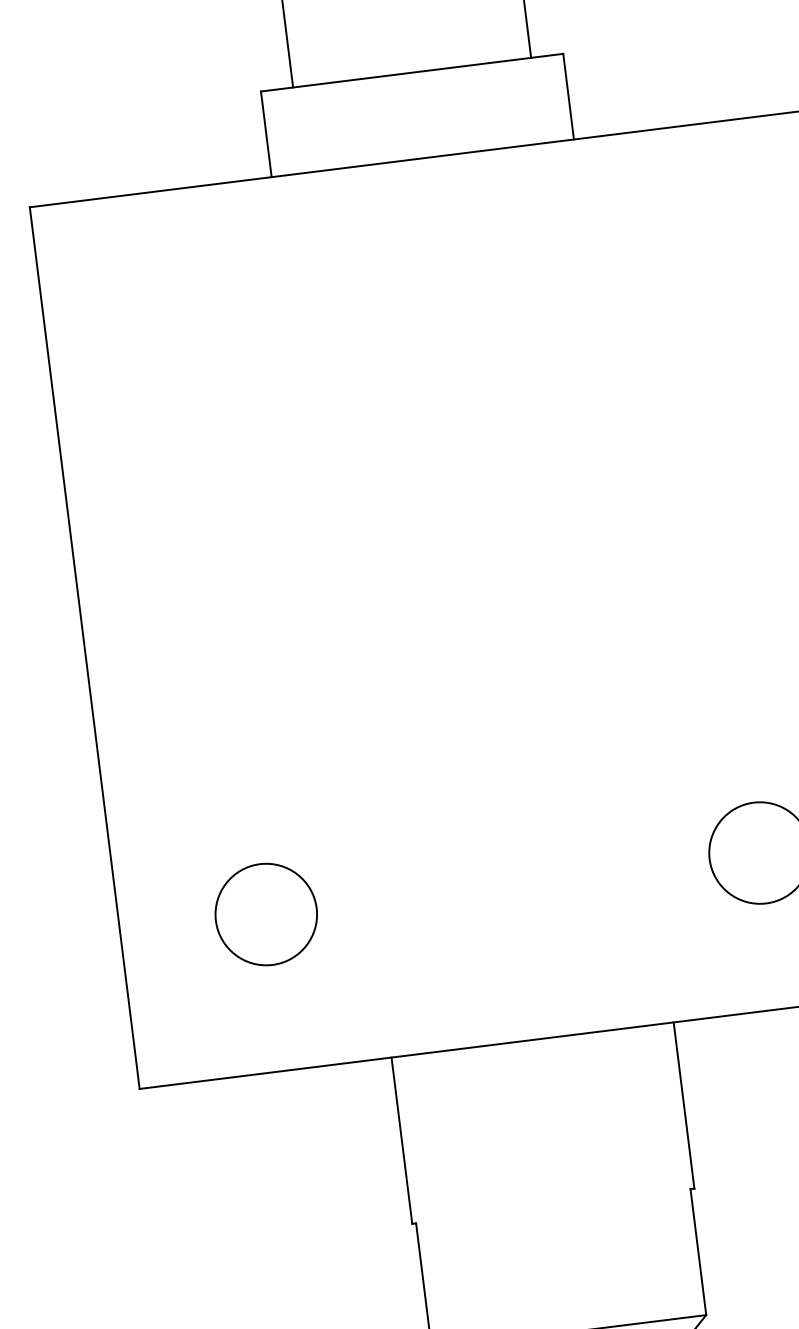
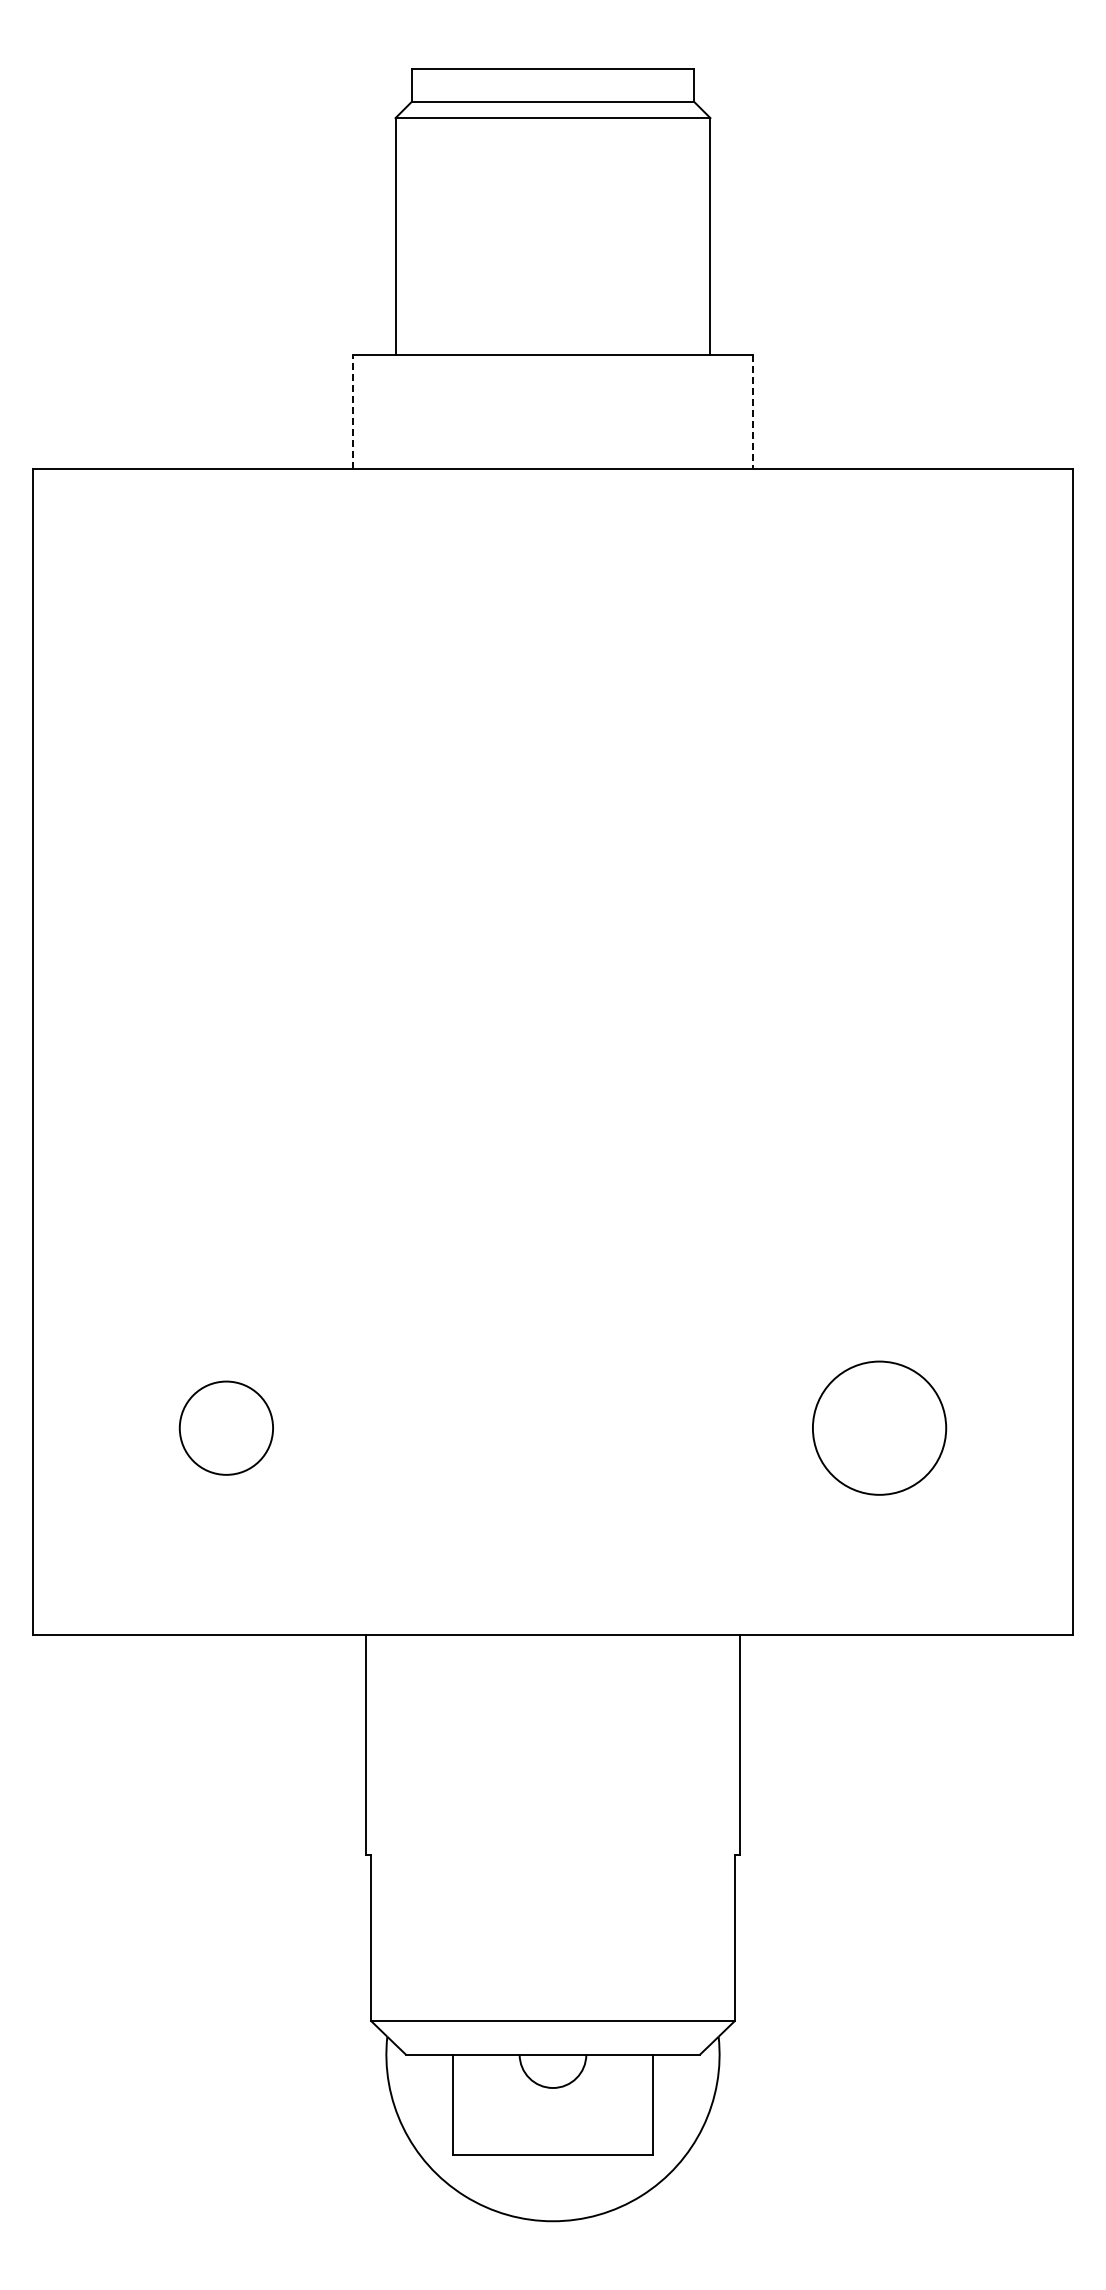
line: (568, 96) -> (752, 411), solid -> dashed
line: (266, 133) -> (353, 411), solid -> dashed
circle: (266, 914) -> (226, 1427), size x0.7

